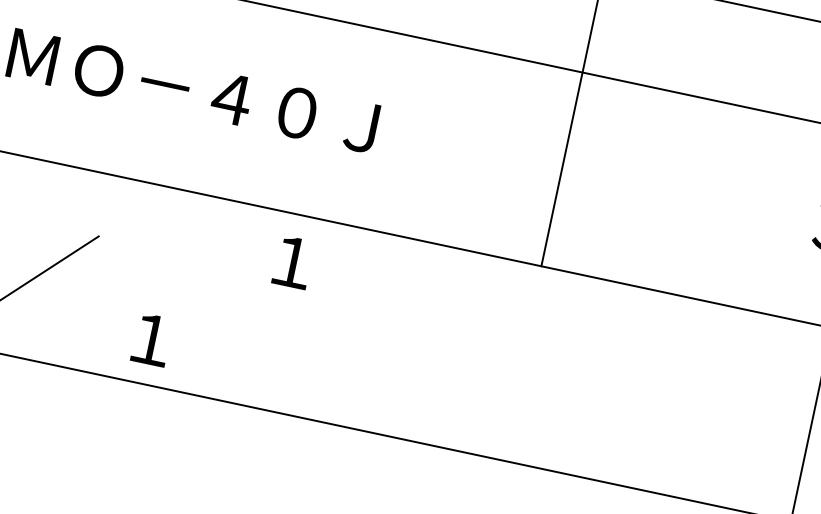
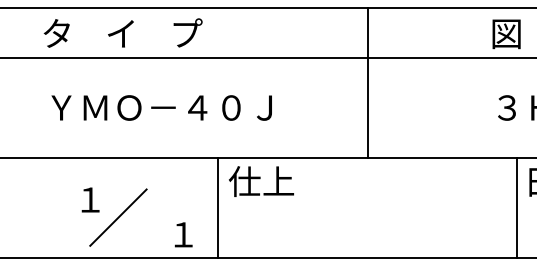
text: (325, 268) -> (261, 181), １ -> 仕上
line: (231, 301) -> (218, 207), added

